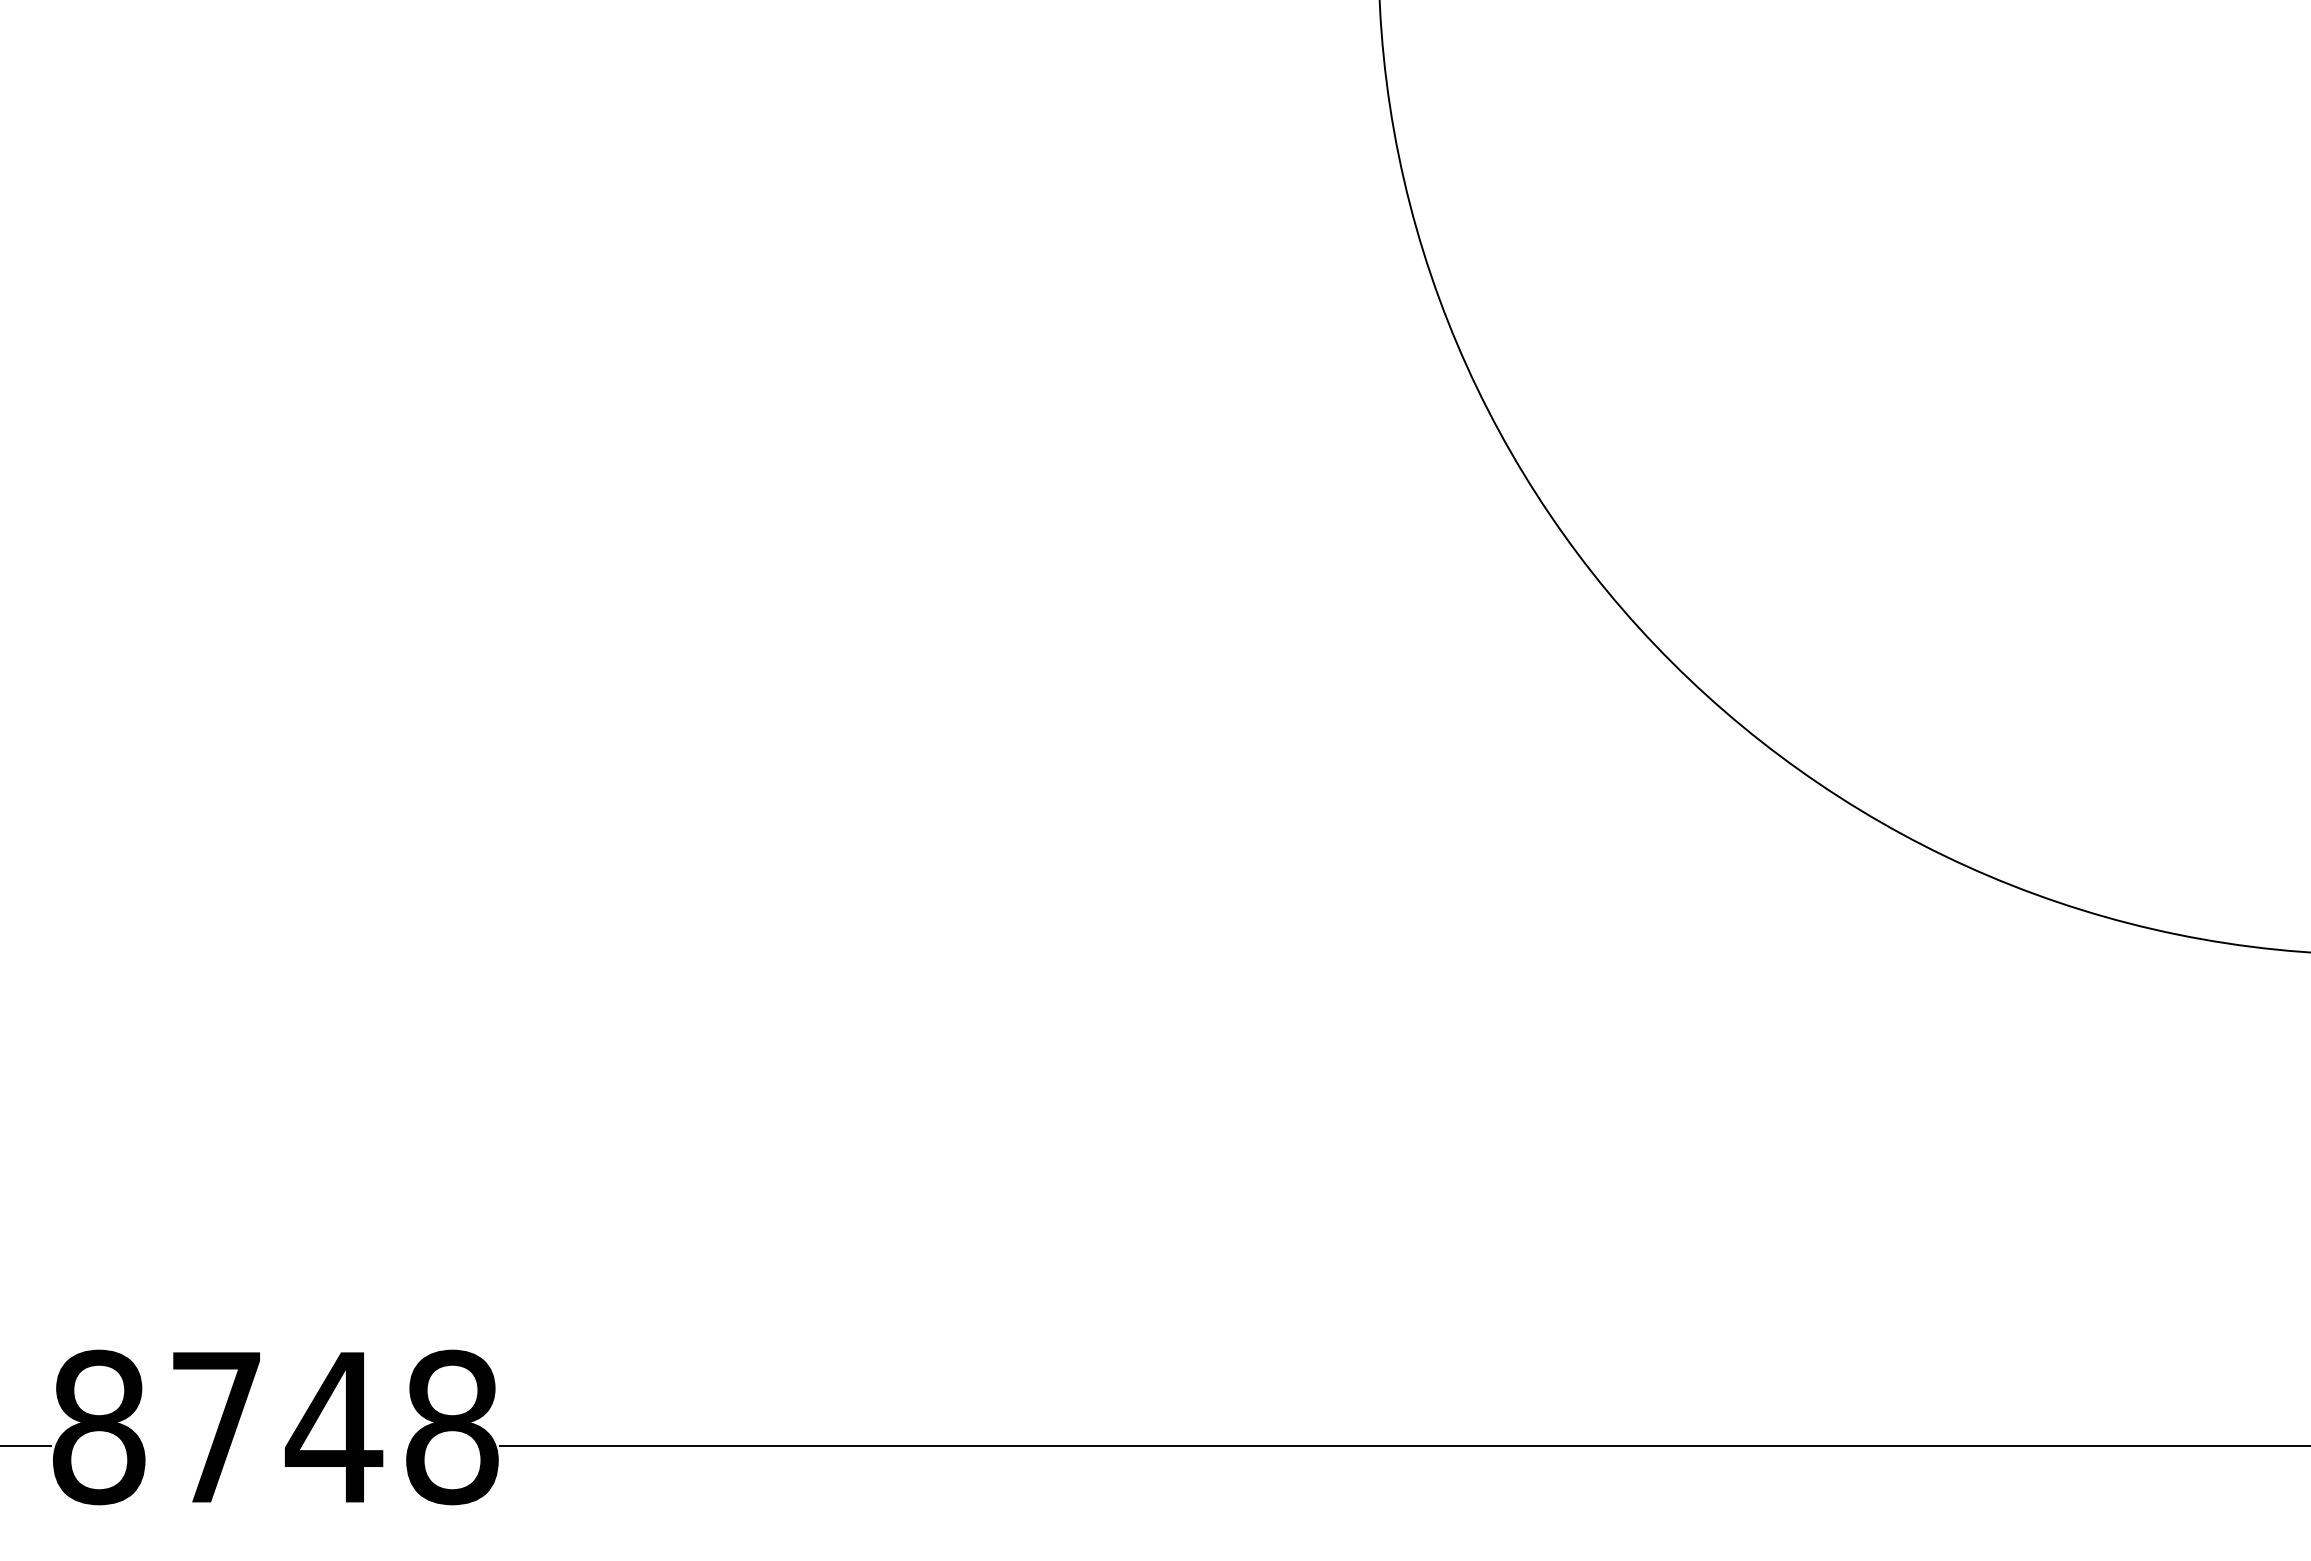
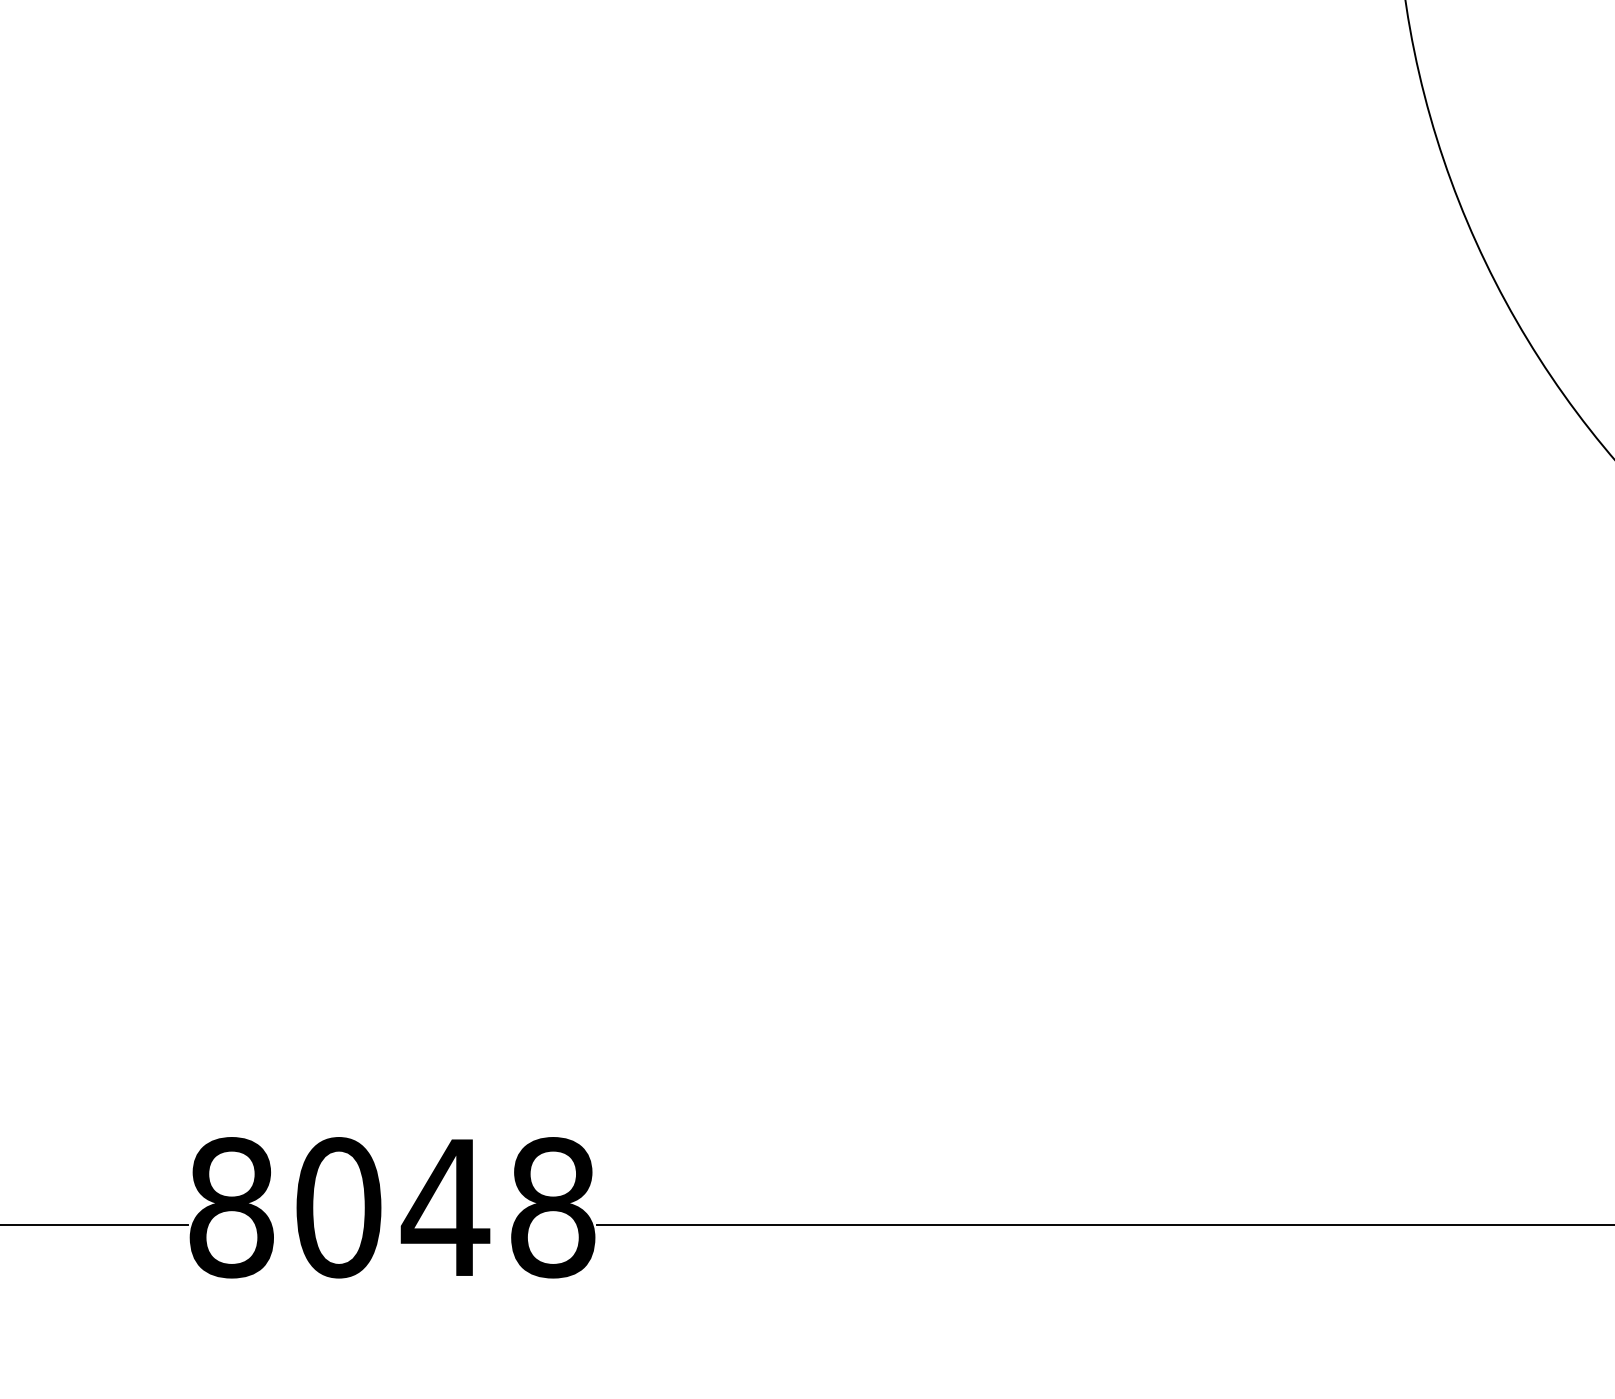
text: (216, 1427) -> (338, 1207), 8748 -> 8048

